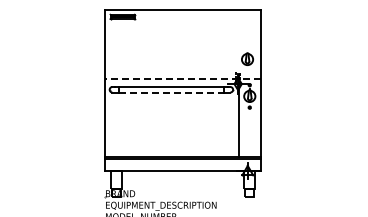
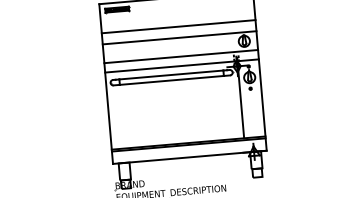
line: (182, 39) -> (178, 27), added
line: (182, 50) -> (179, 37), added
line: (182, 69) -> (180, 56), added
line: (182, 78) -> (181, 65), dashed -> solid
line: (171, 92) -> (171, 80), dashed -> solid

